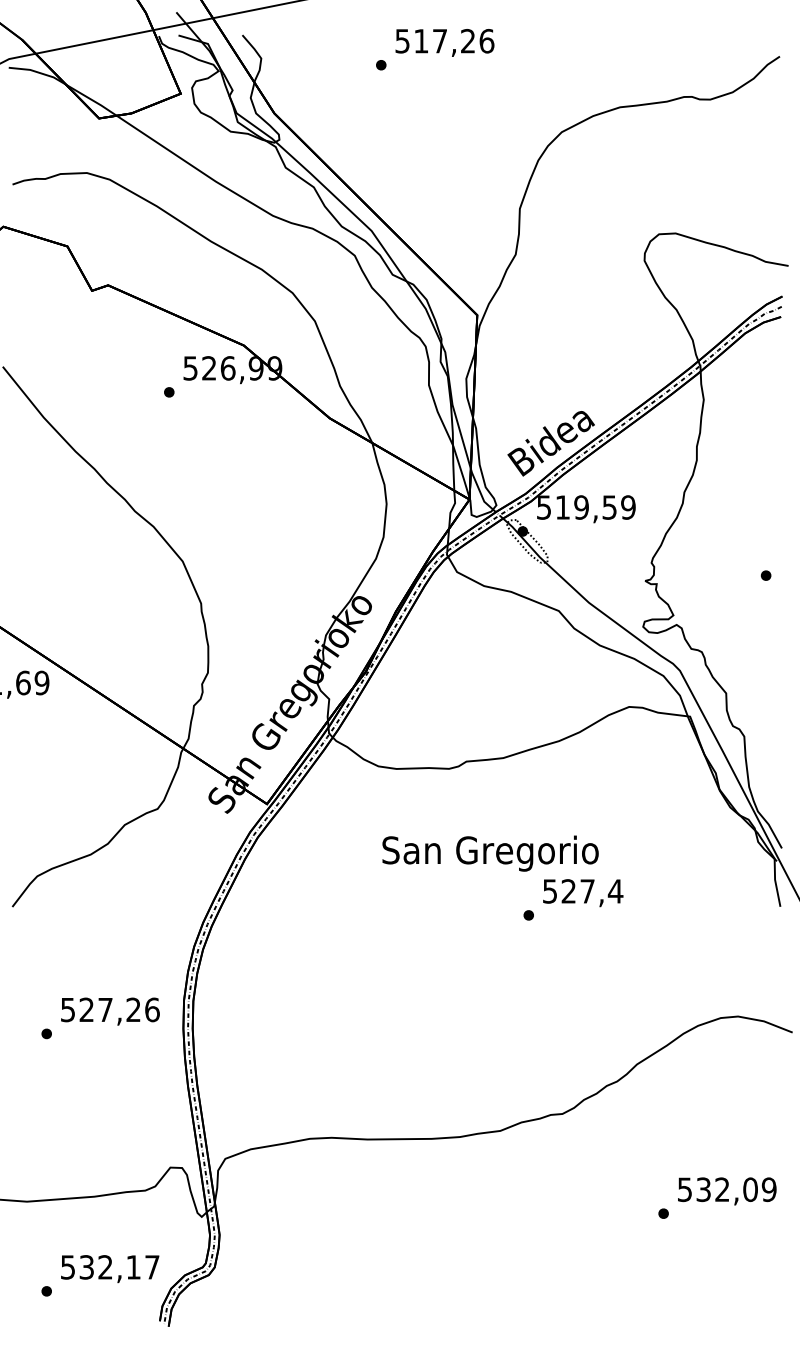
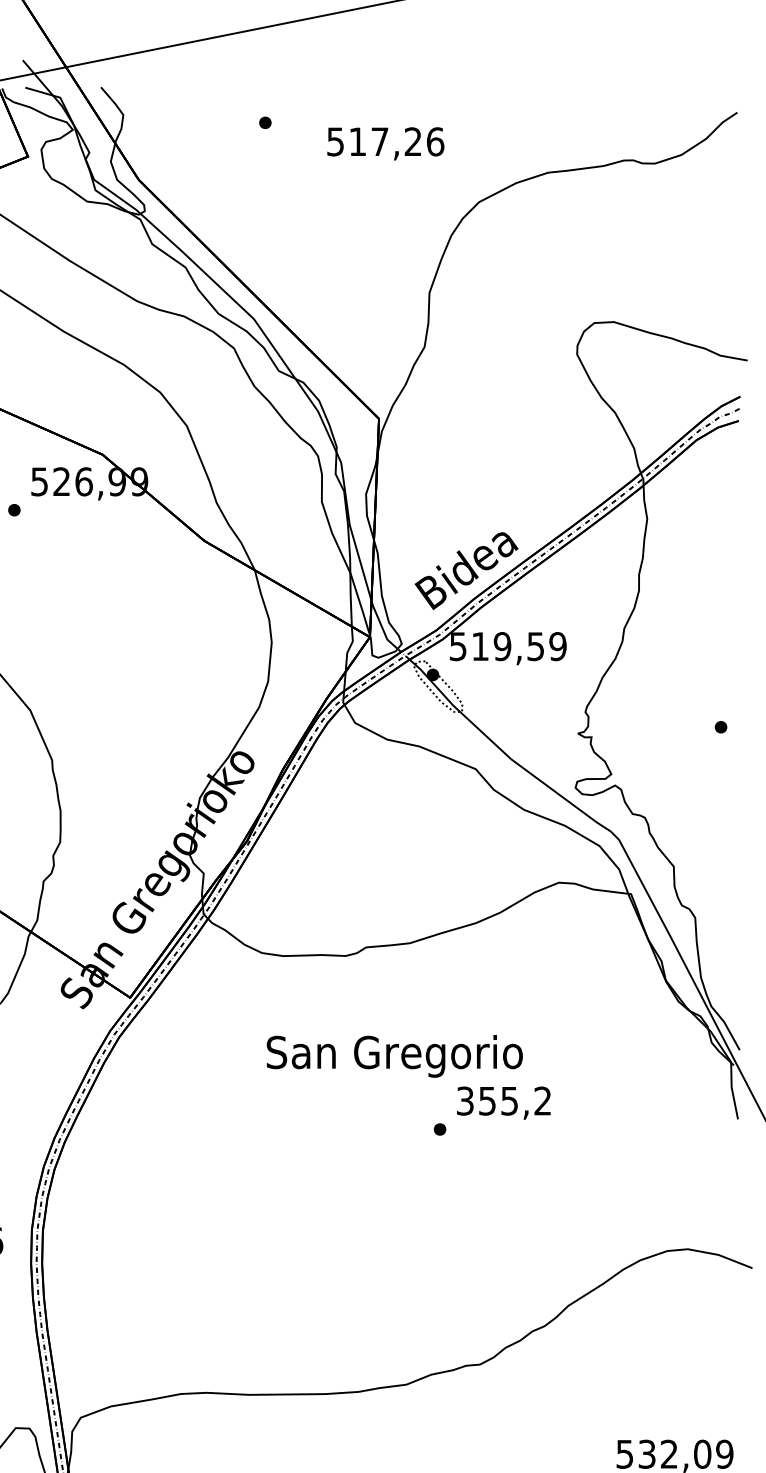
text: (444, 42) -> (385, 143), moved
text: (583, 891) -> (504, 1101), 527,4 -> 355,2

